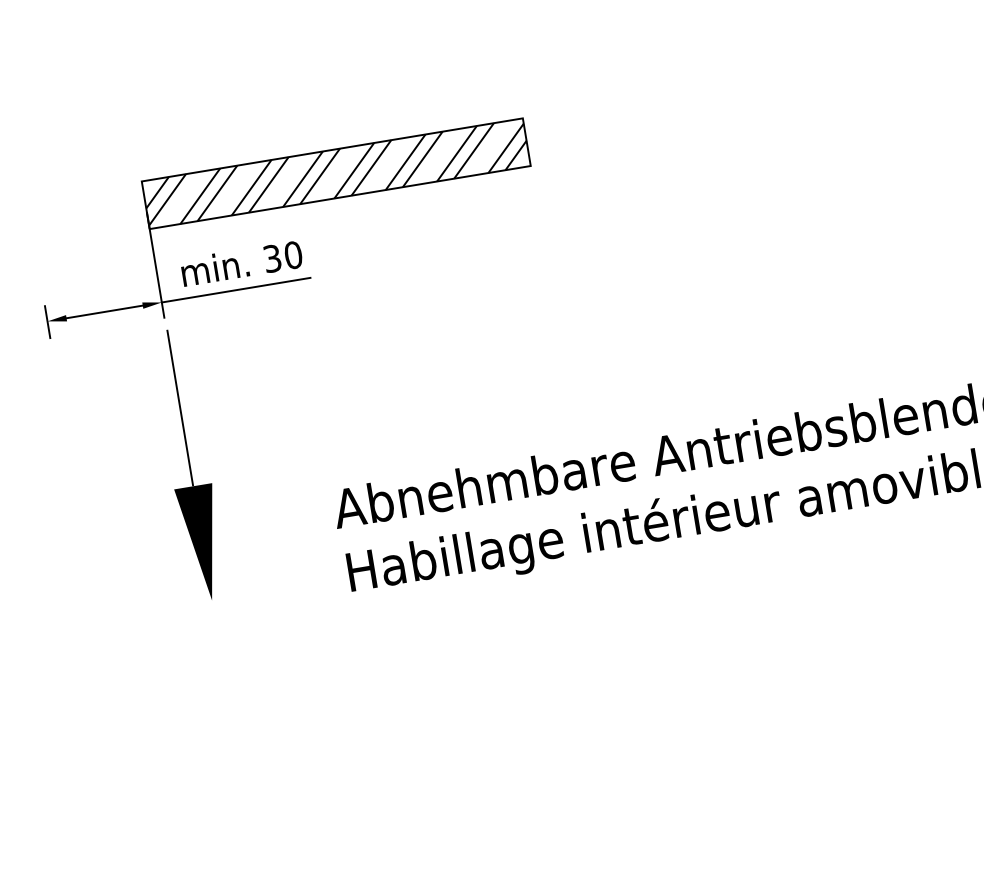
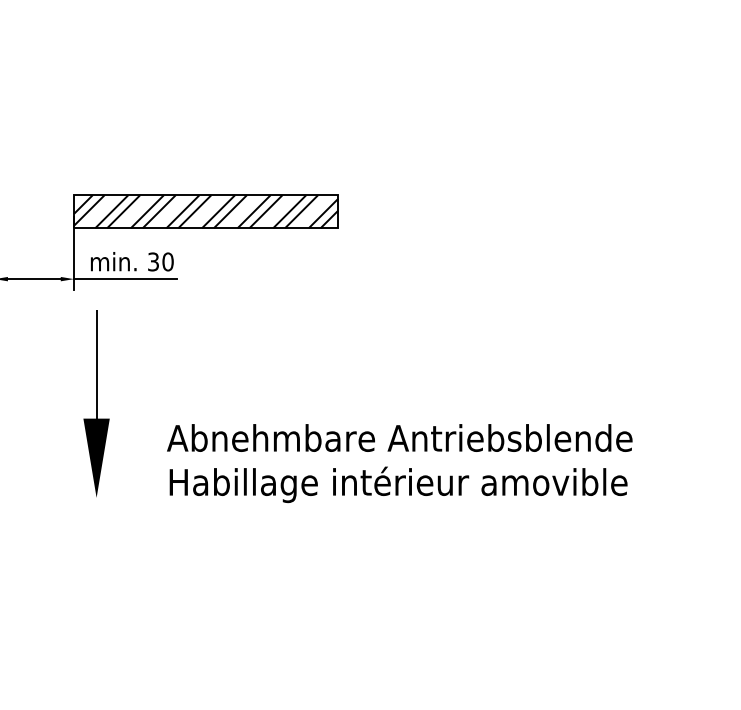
part: (189, 464) -> (96, 403), moved

